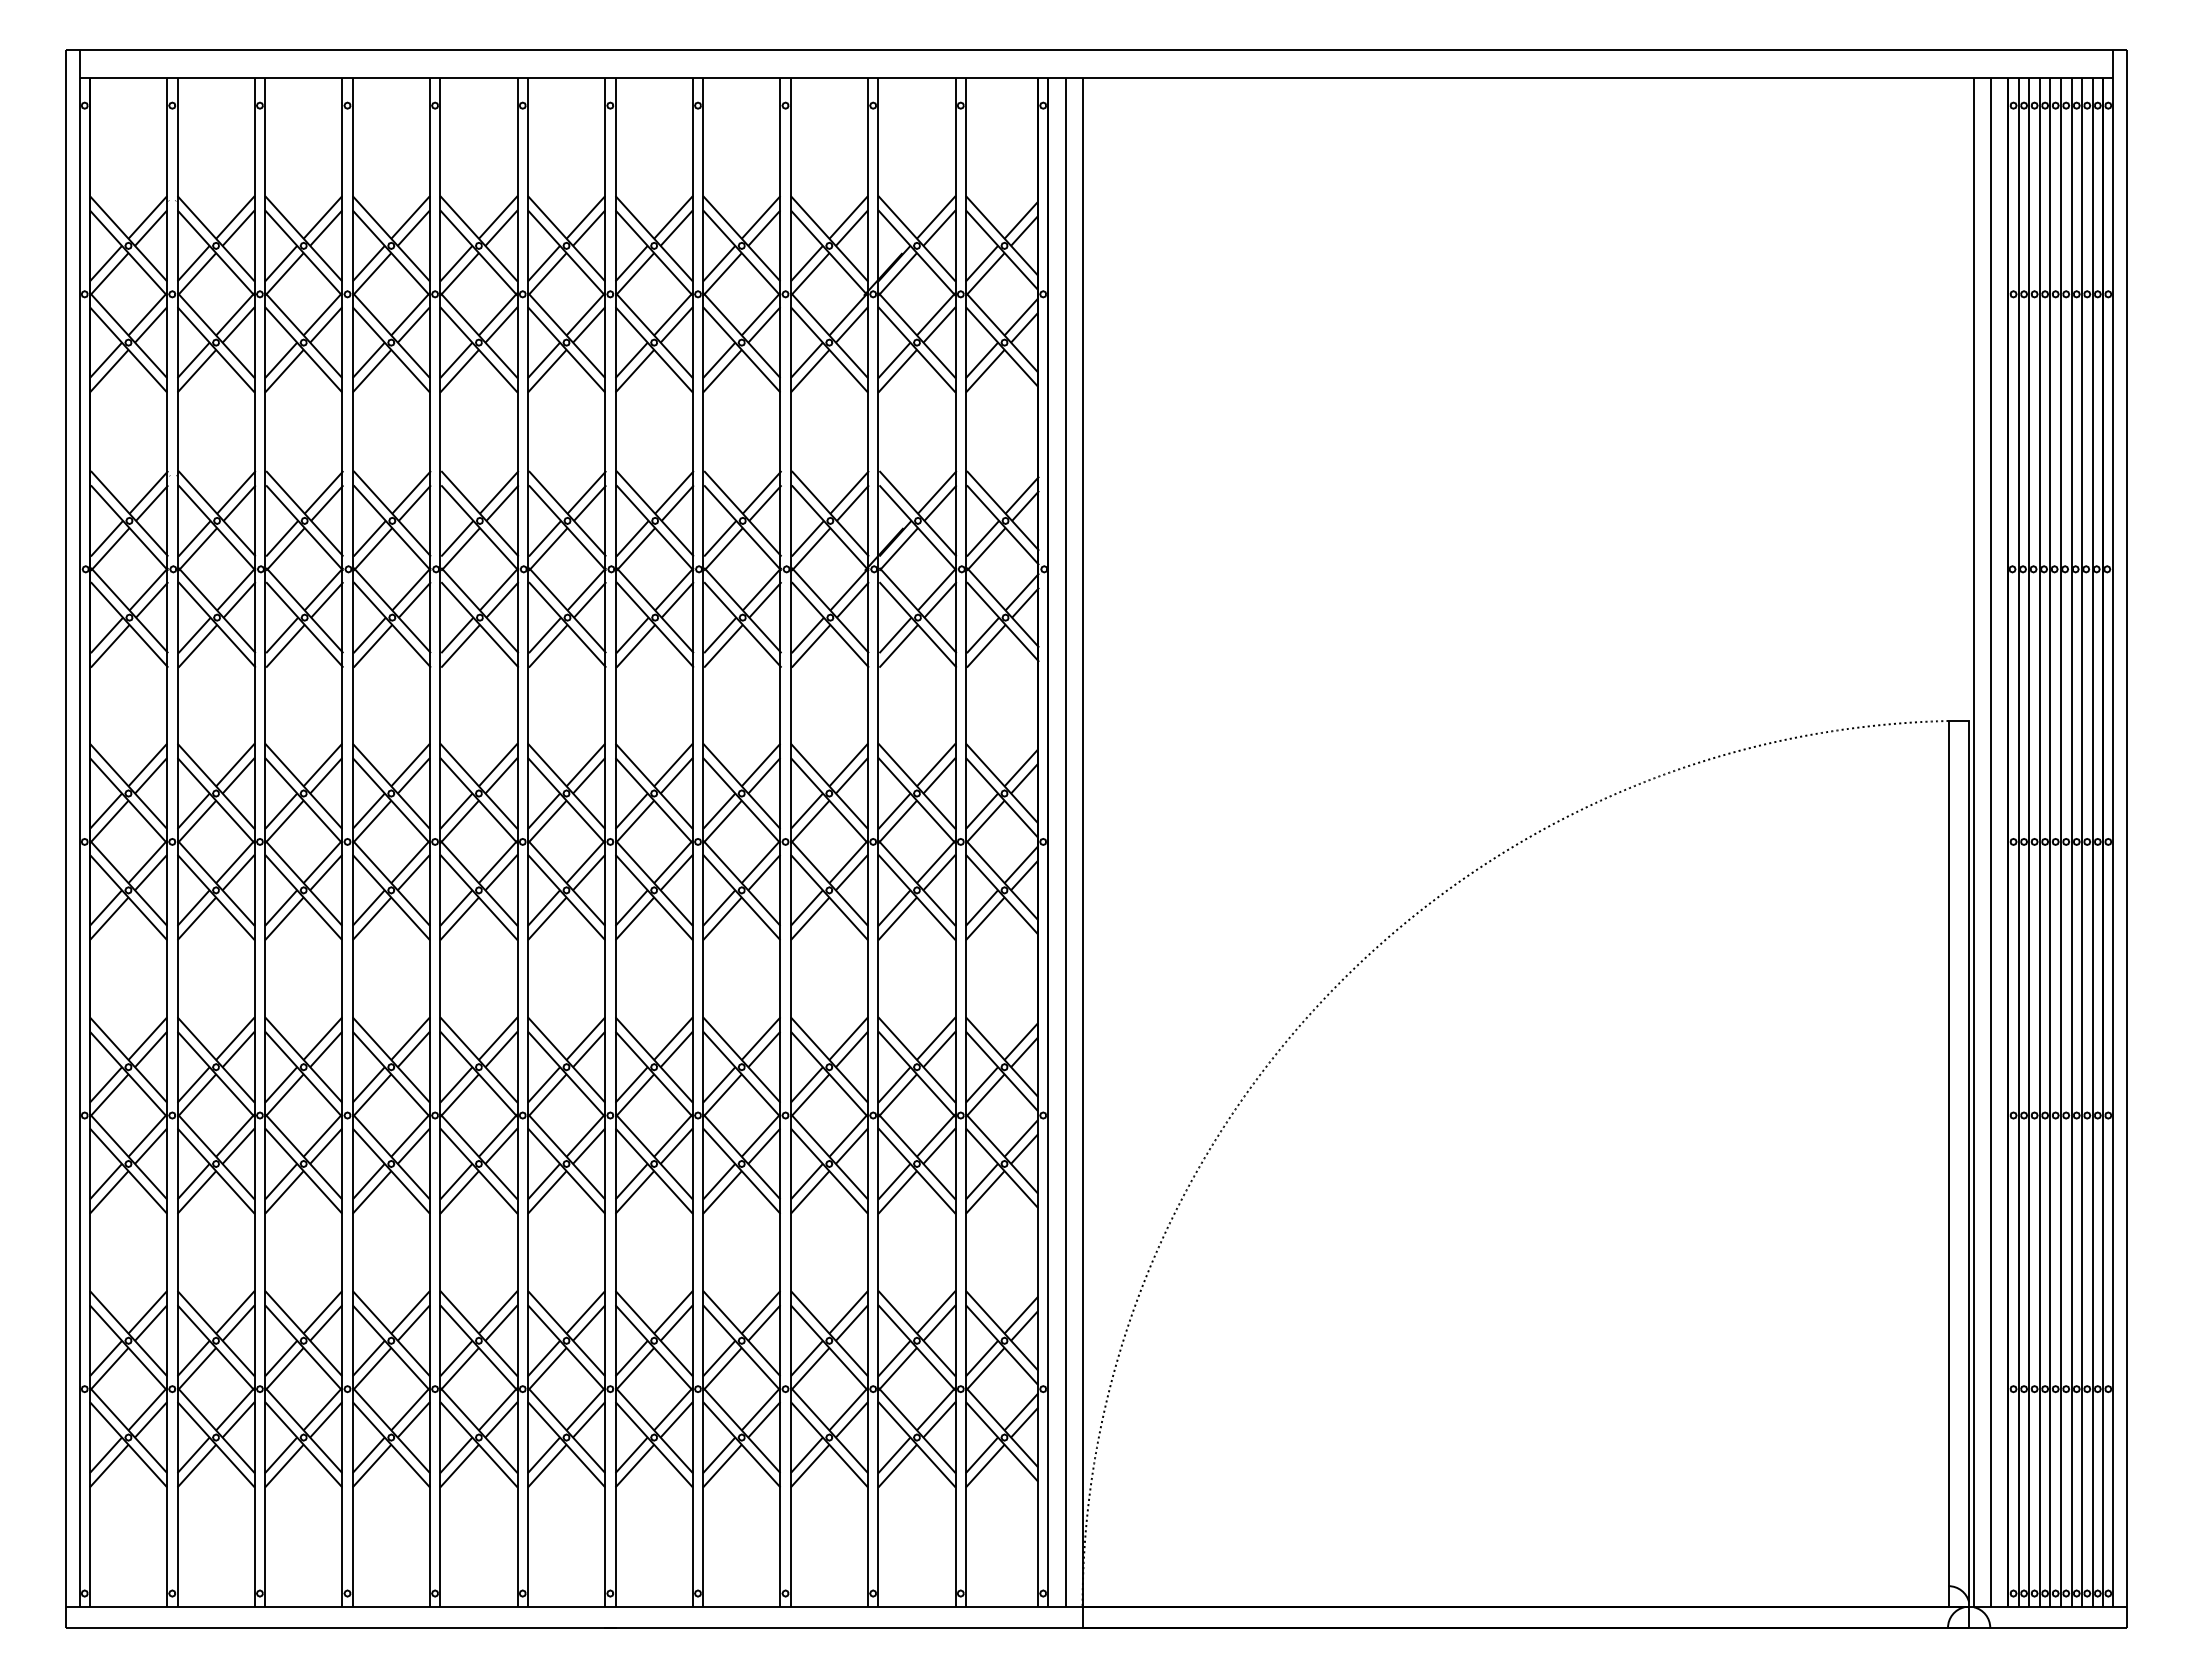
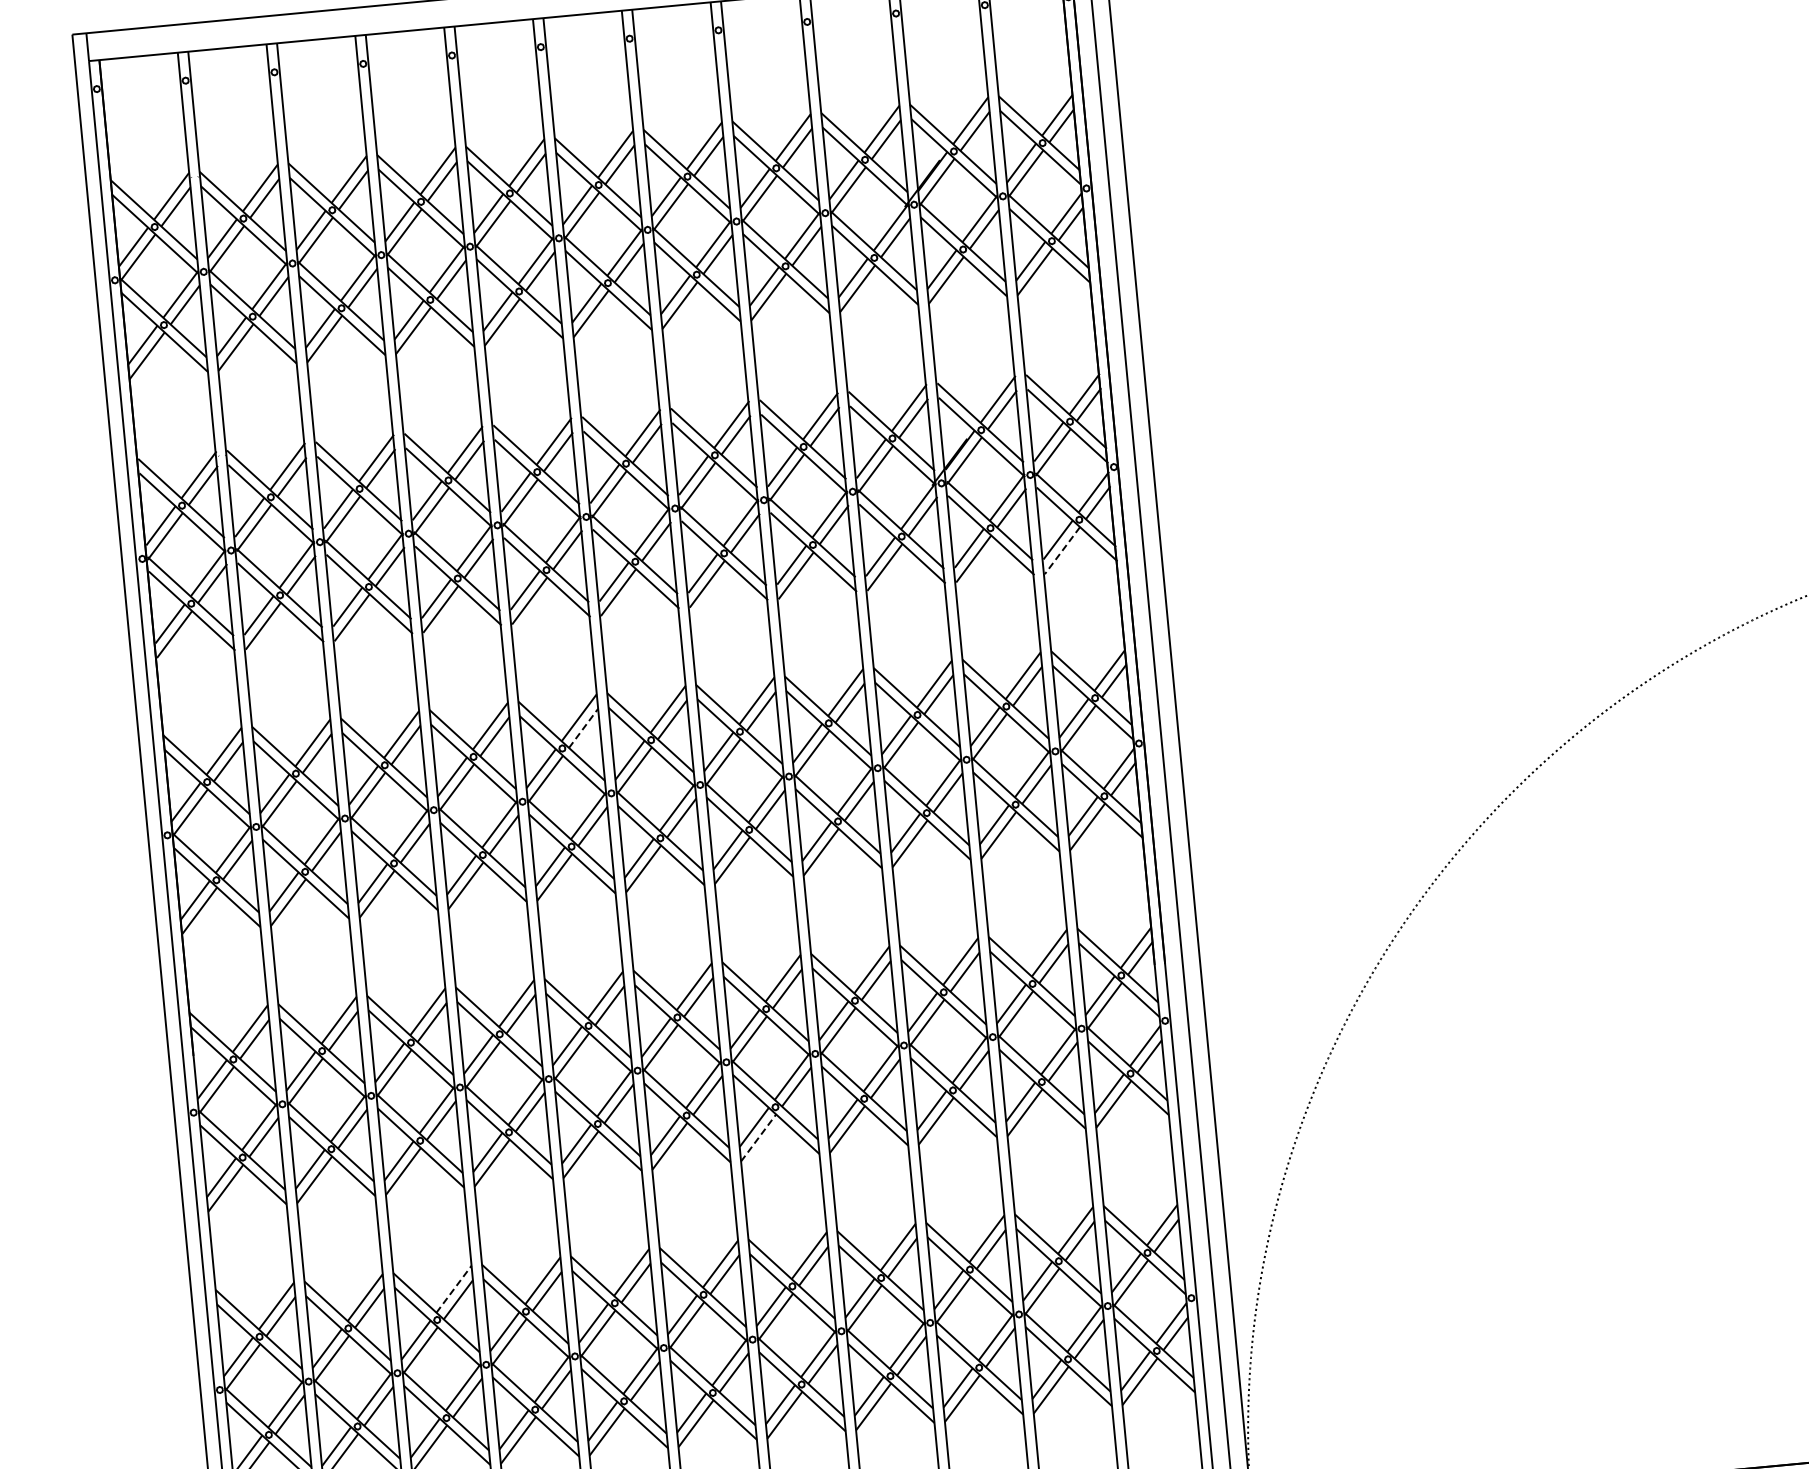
line: (986, 646) -> (1062, 550), solid -> dashed
line: (501, 775) -> (583, 728), solid -> dashed
line: (634, 1192) -> (758, 1138), solid -> dashed
line: (323, 1312) -> (454, 1289), solid -> dashed

